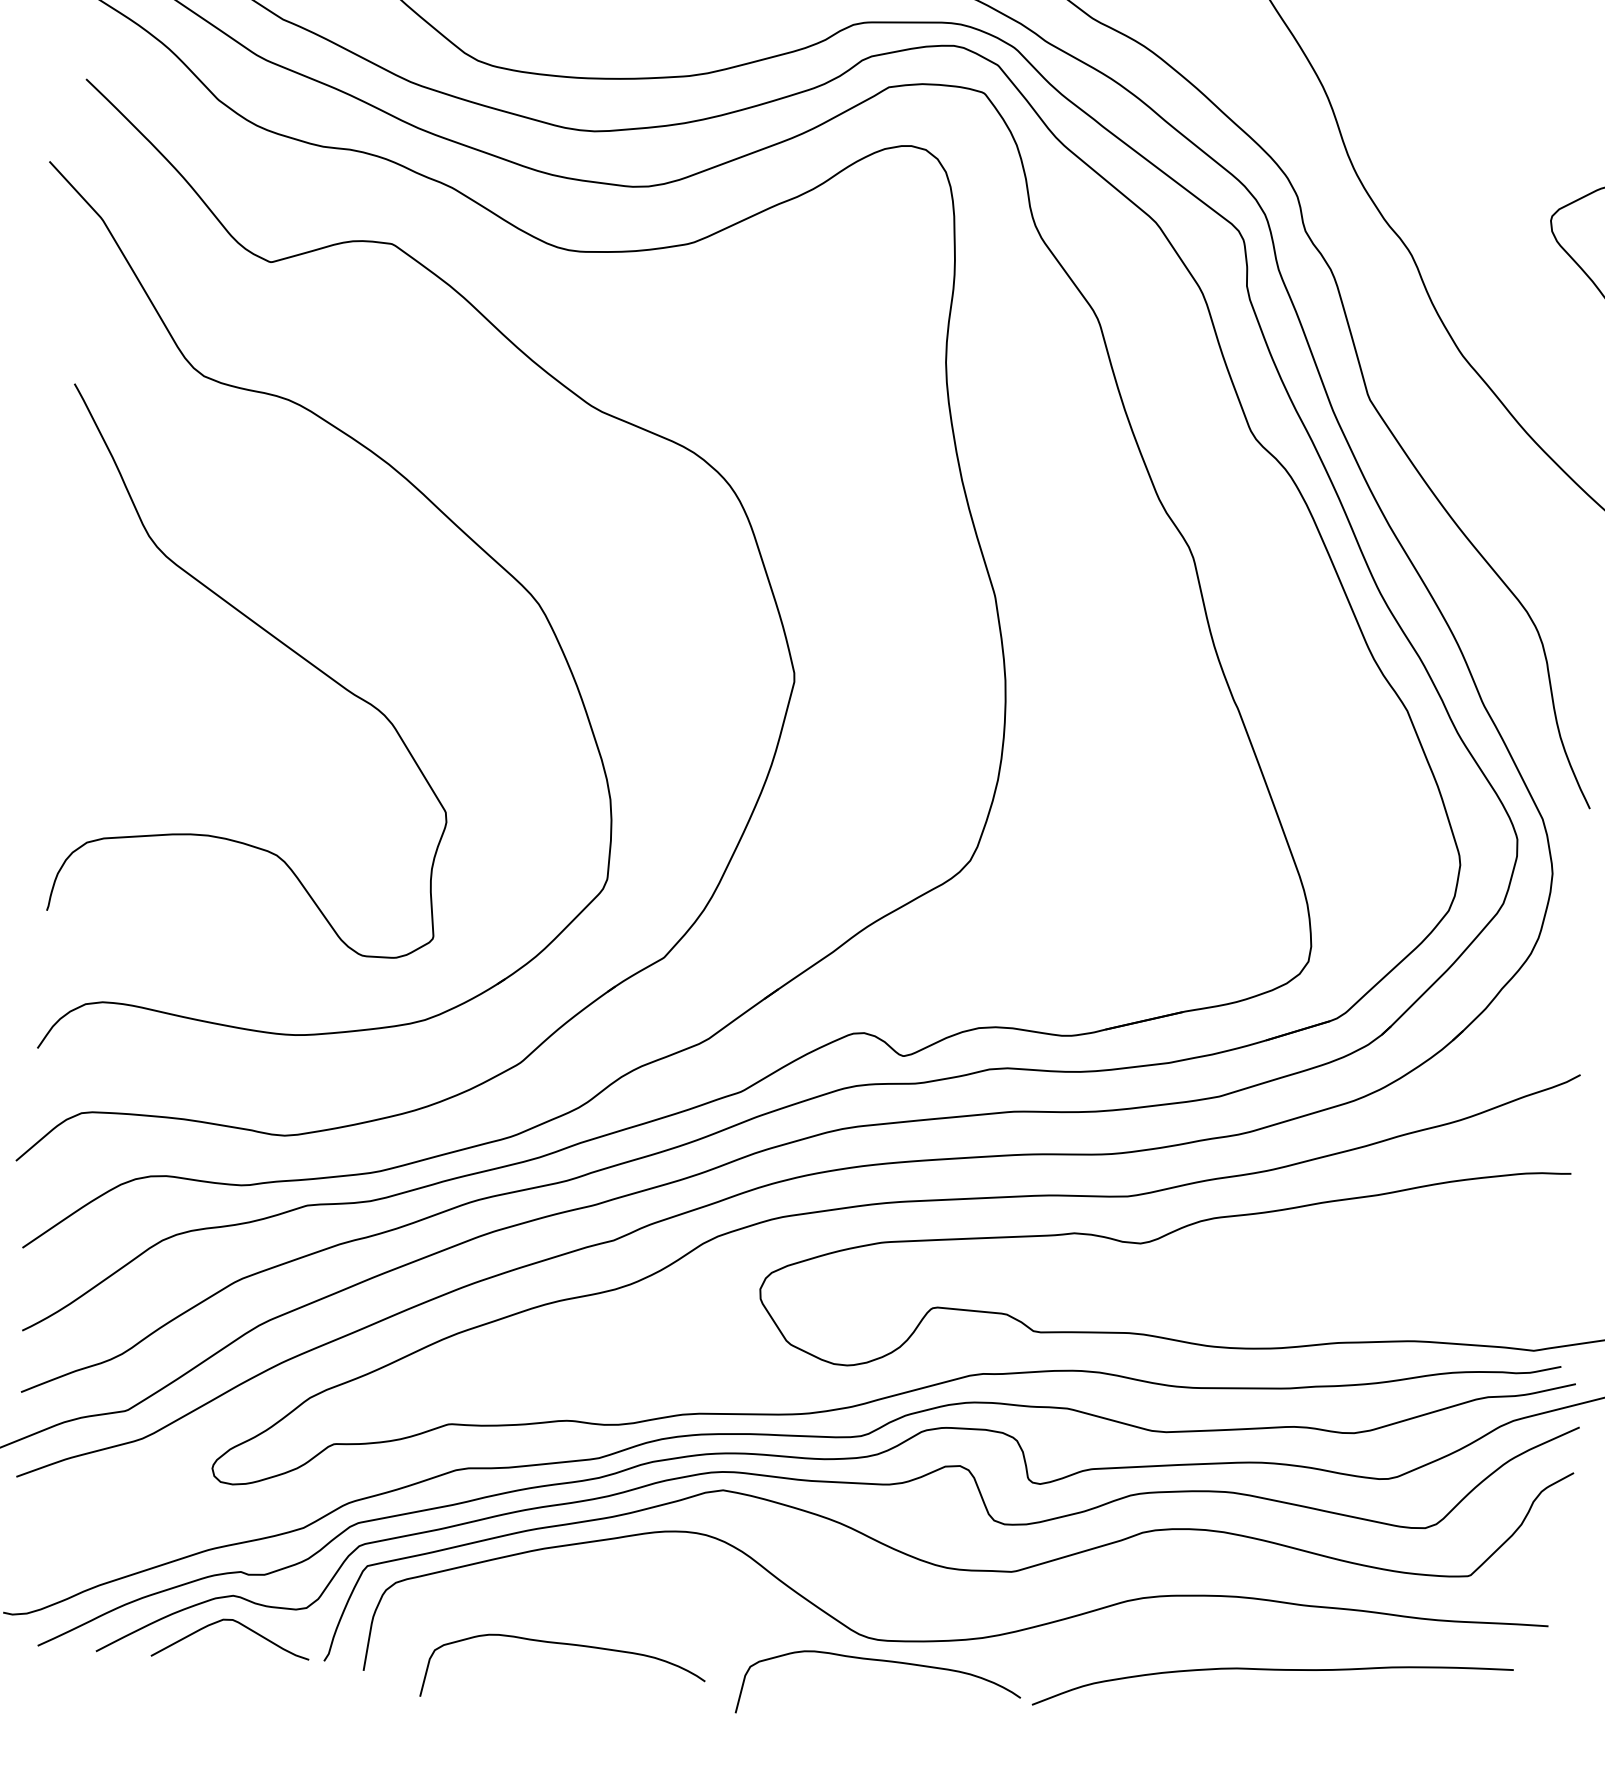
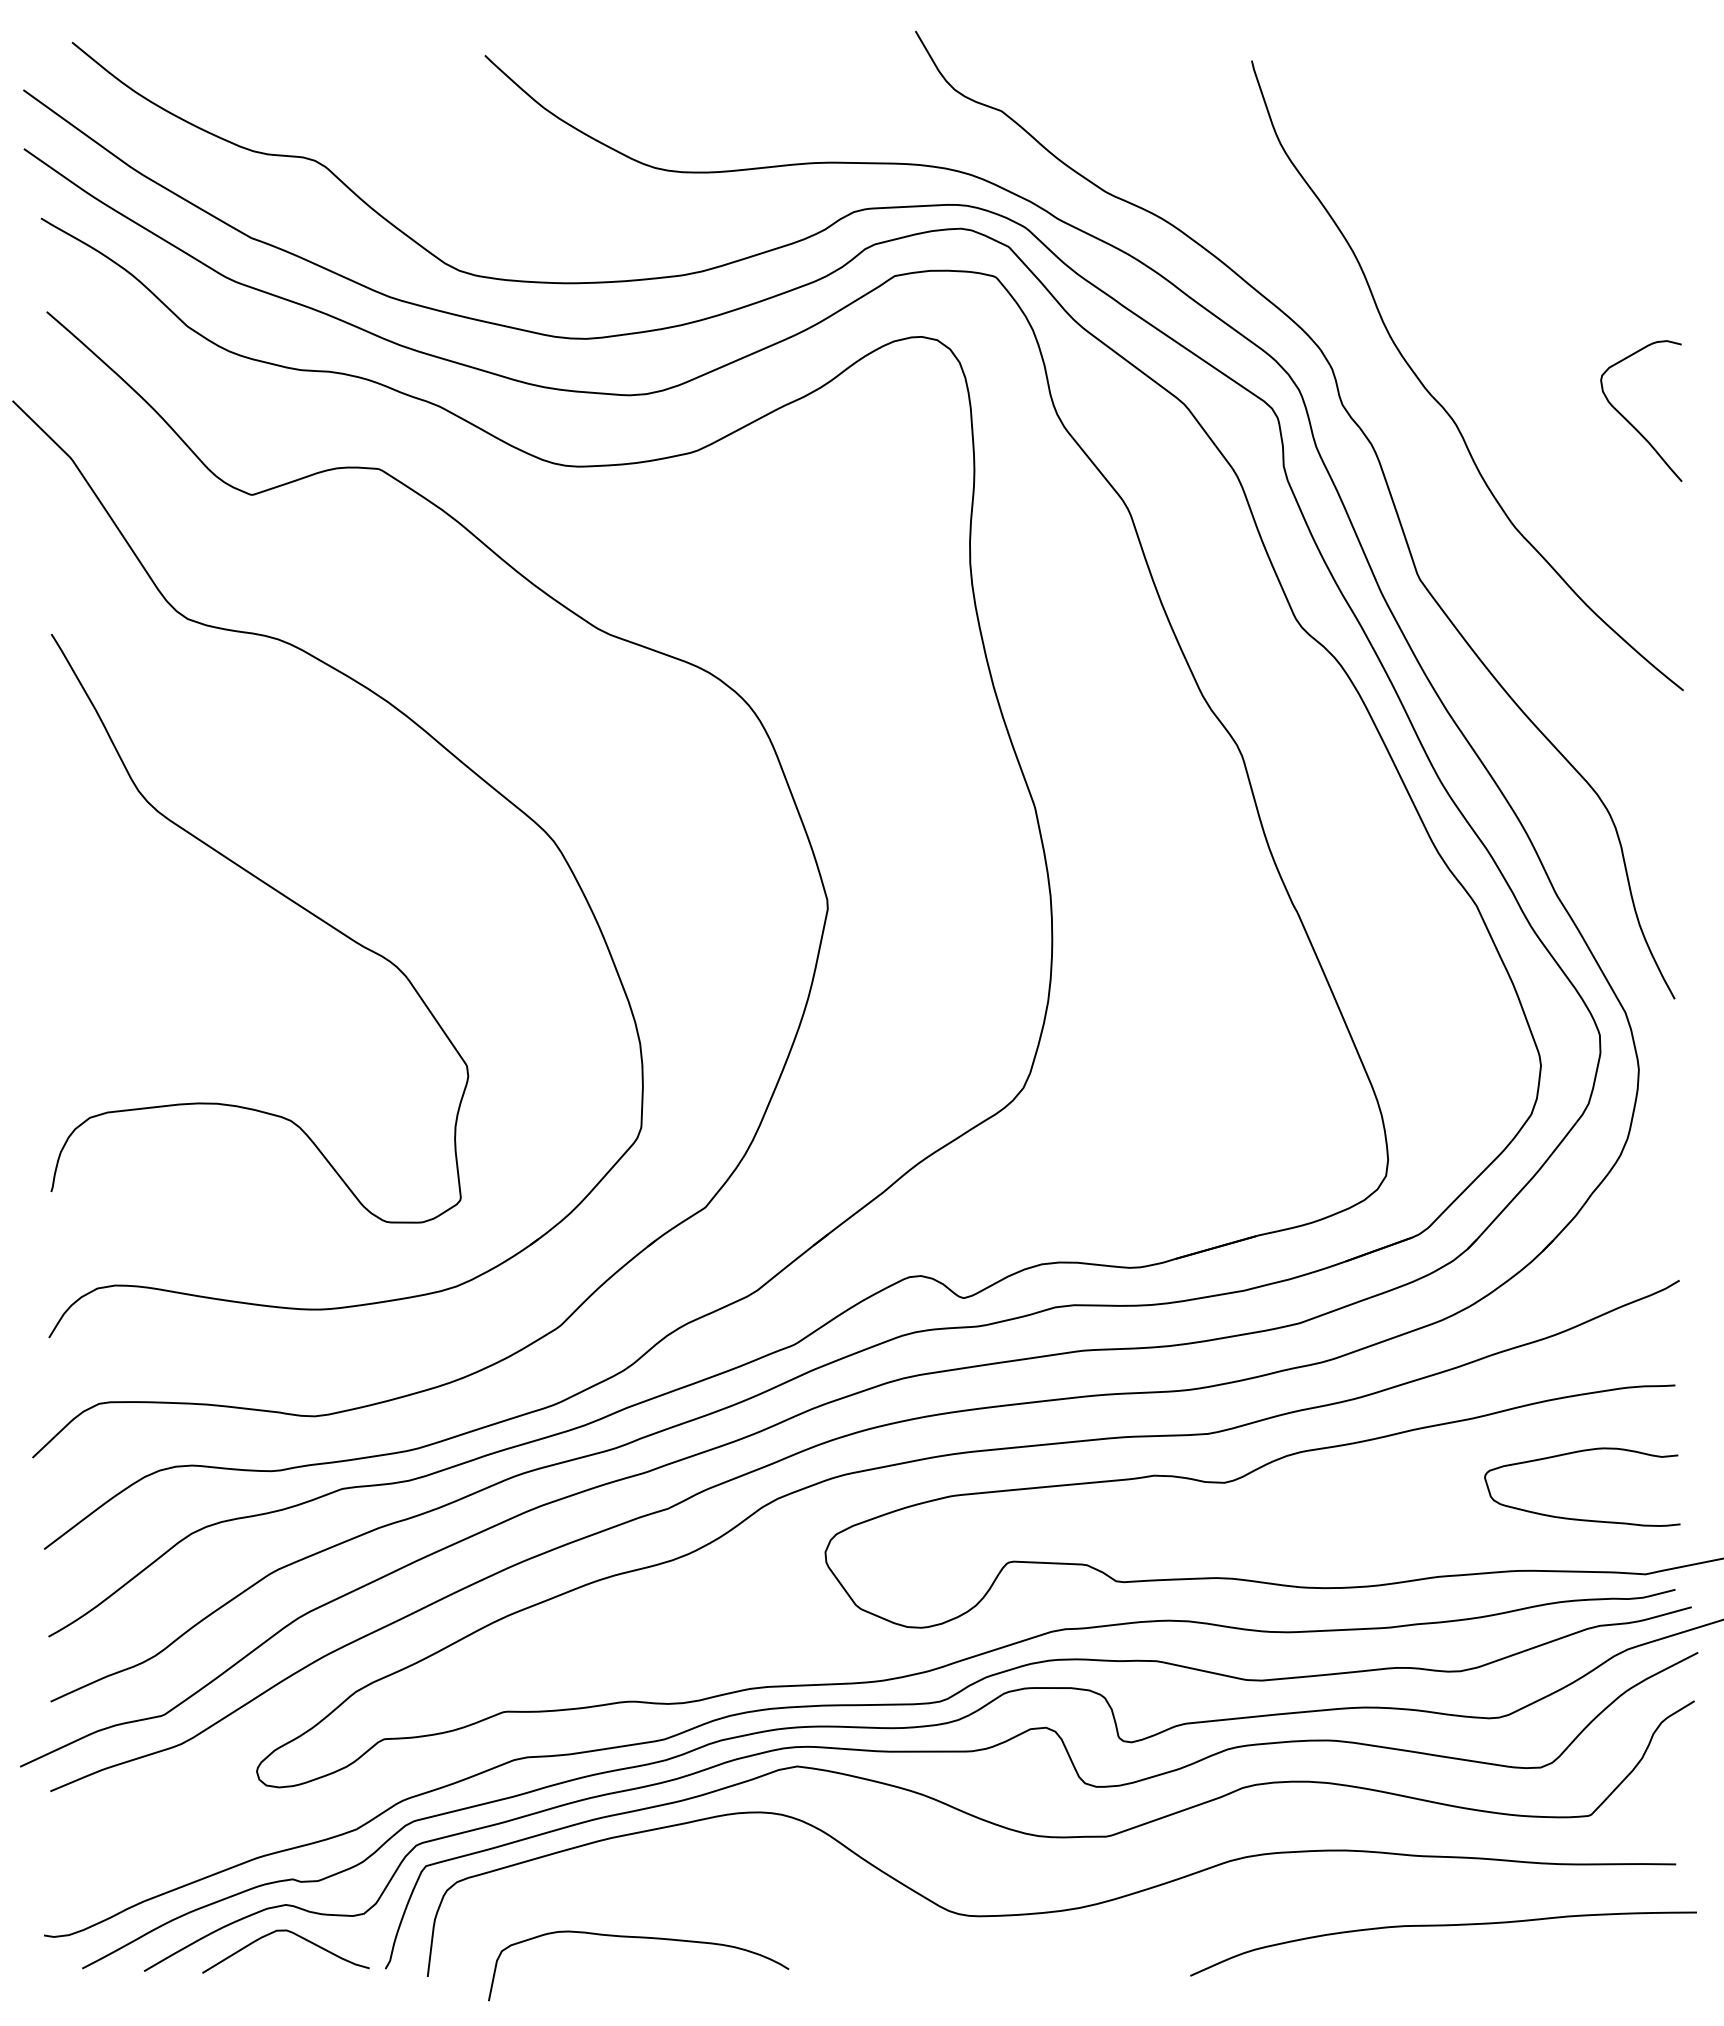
curve: (1472, 1294) -> (1577, 1518), added
curve: (880, 1661) -> (972, 1938), removed
curve: (1273, 1670) -> (1443, 1926), moved

